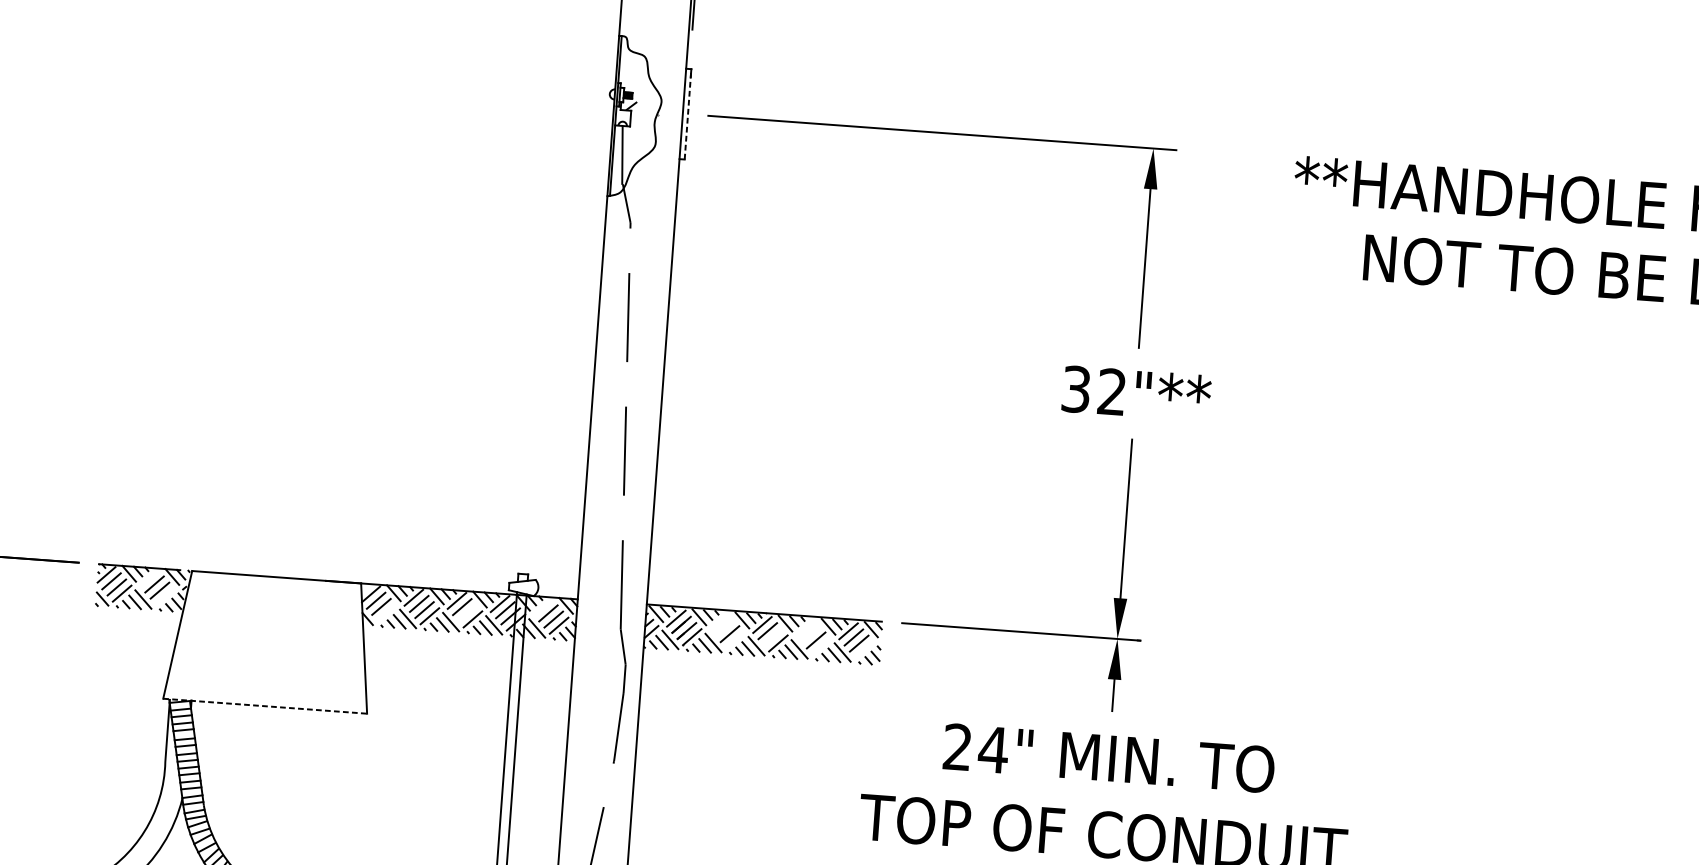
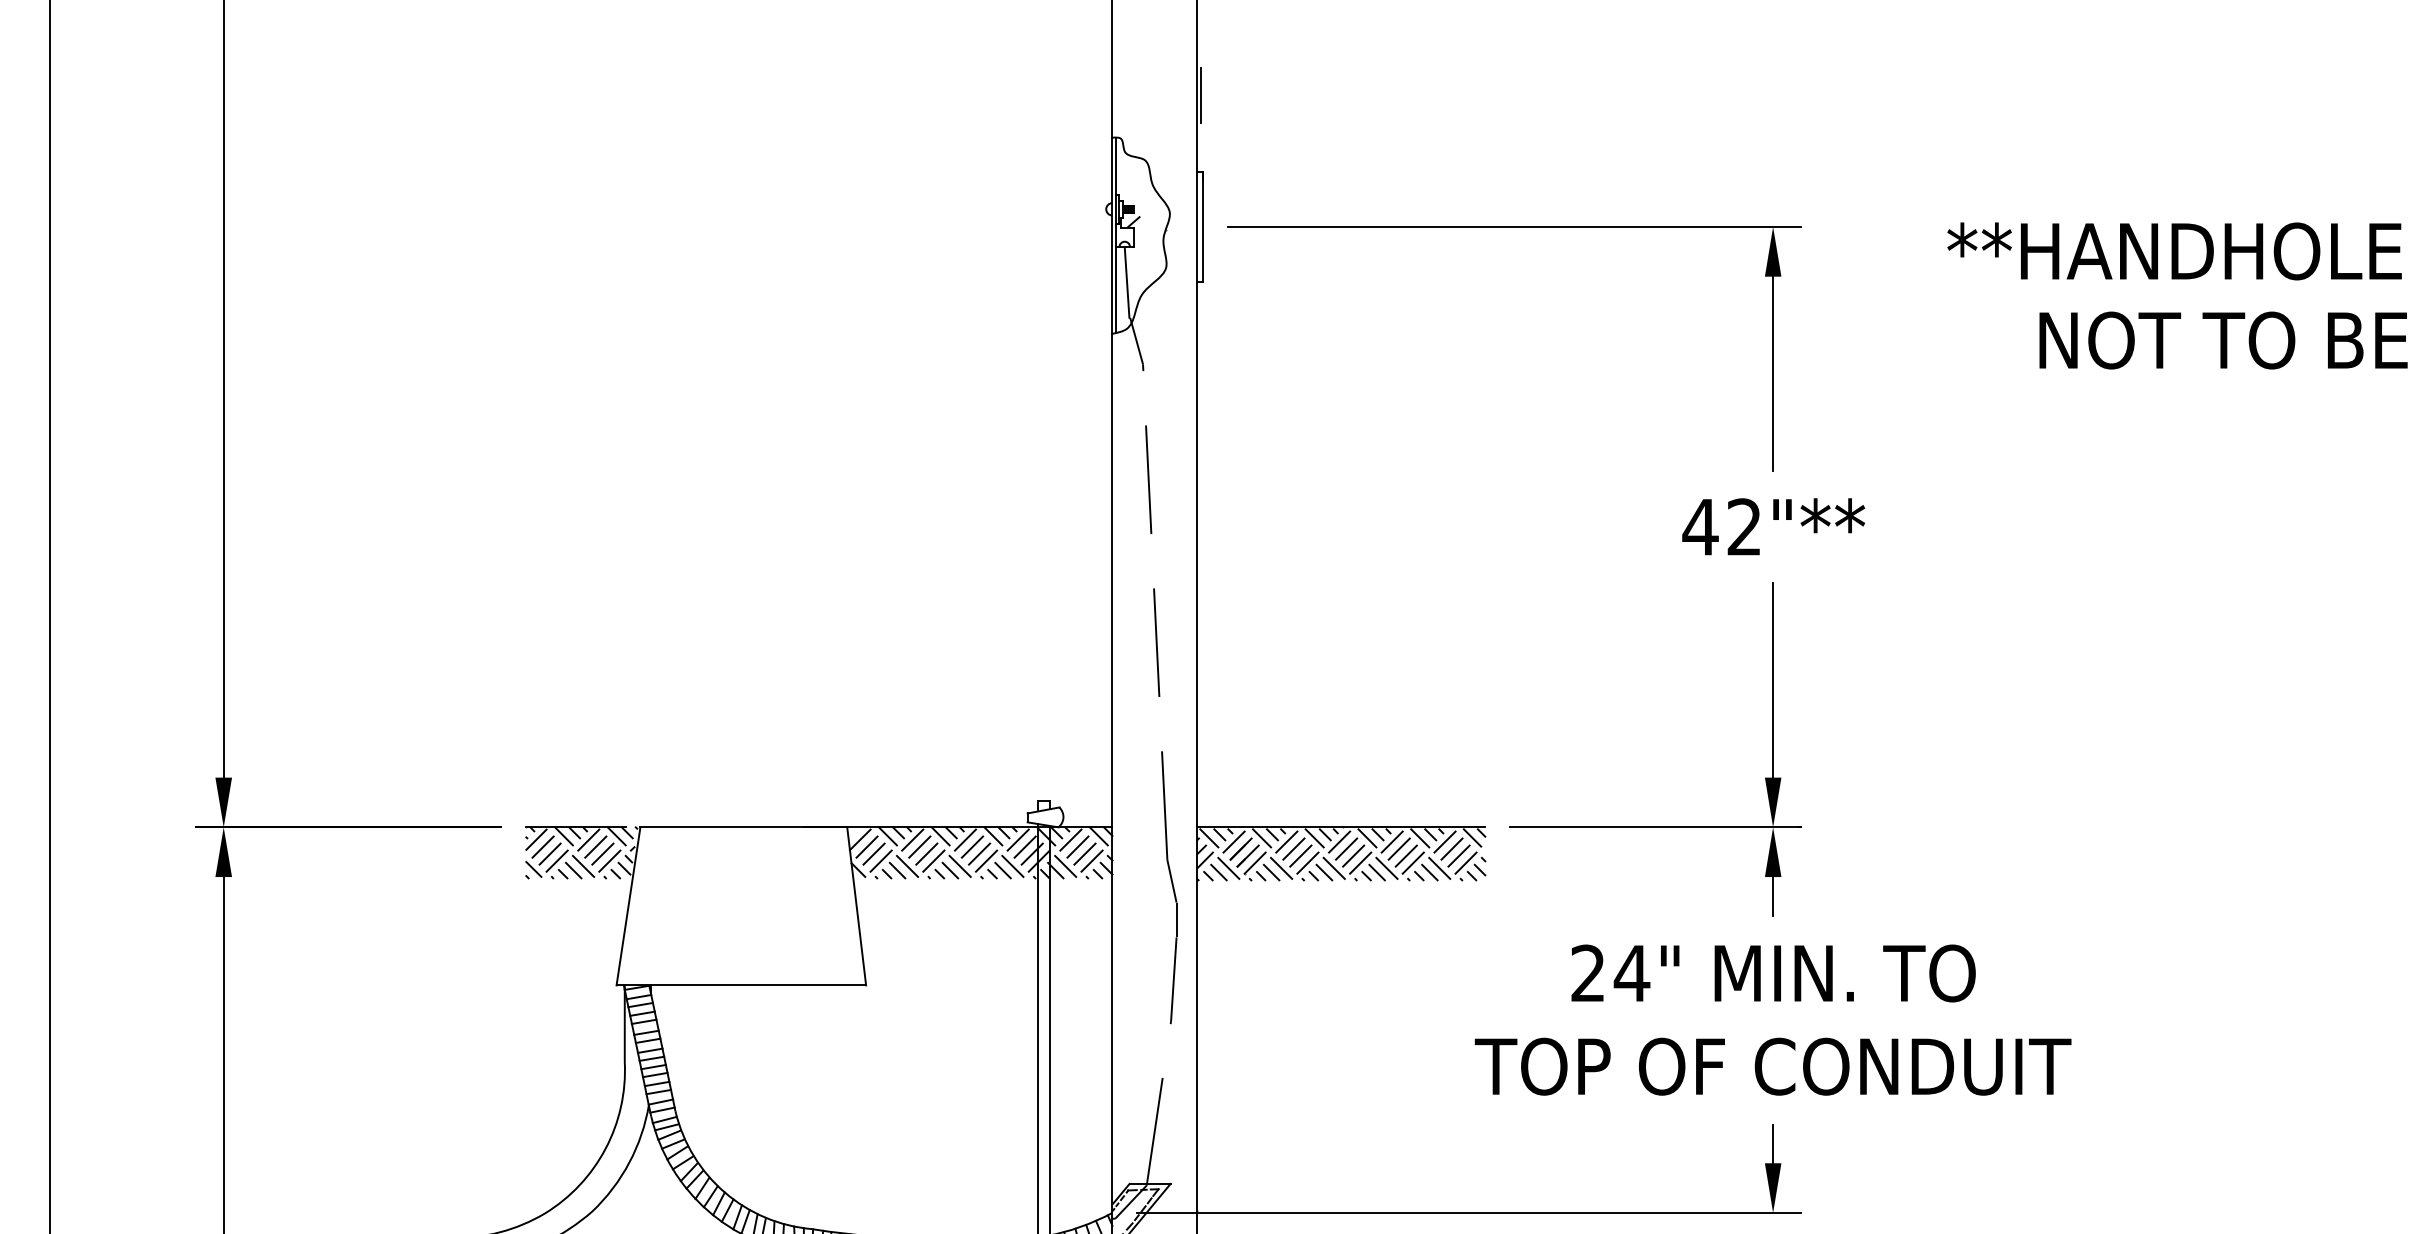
line: (688, 113) -> (1203, 226), dashed -> solid
text: (1076, 389) -> (1700, 527), 32"** -> 42"**
line: (149, 577) -> (588, 839), added
line: (164, 596) -> (609, 860), added
line: (542, 606) -> (1070, 839), added
line: (386, 612) -> (880, 860), added
line: (467, 612) -> (979, 853), added
line: (719, 621) -> (1286, 841), added
line: (724, 627) -> (1293, 848), added
line: (804, 627) -> (1391, 841), added
line: (810, 633) -> (1398, 848), added
line: (773, 636) -> (1353, 855), added
line: (735, 639) -> (1307, 862), added
line: (820, 646) -> (1412, 862), added
line: (864, 649) -> (1465, 862), added
line: (265, 706) -> (741, 985), dashed -> solid

